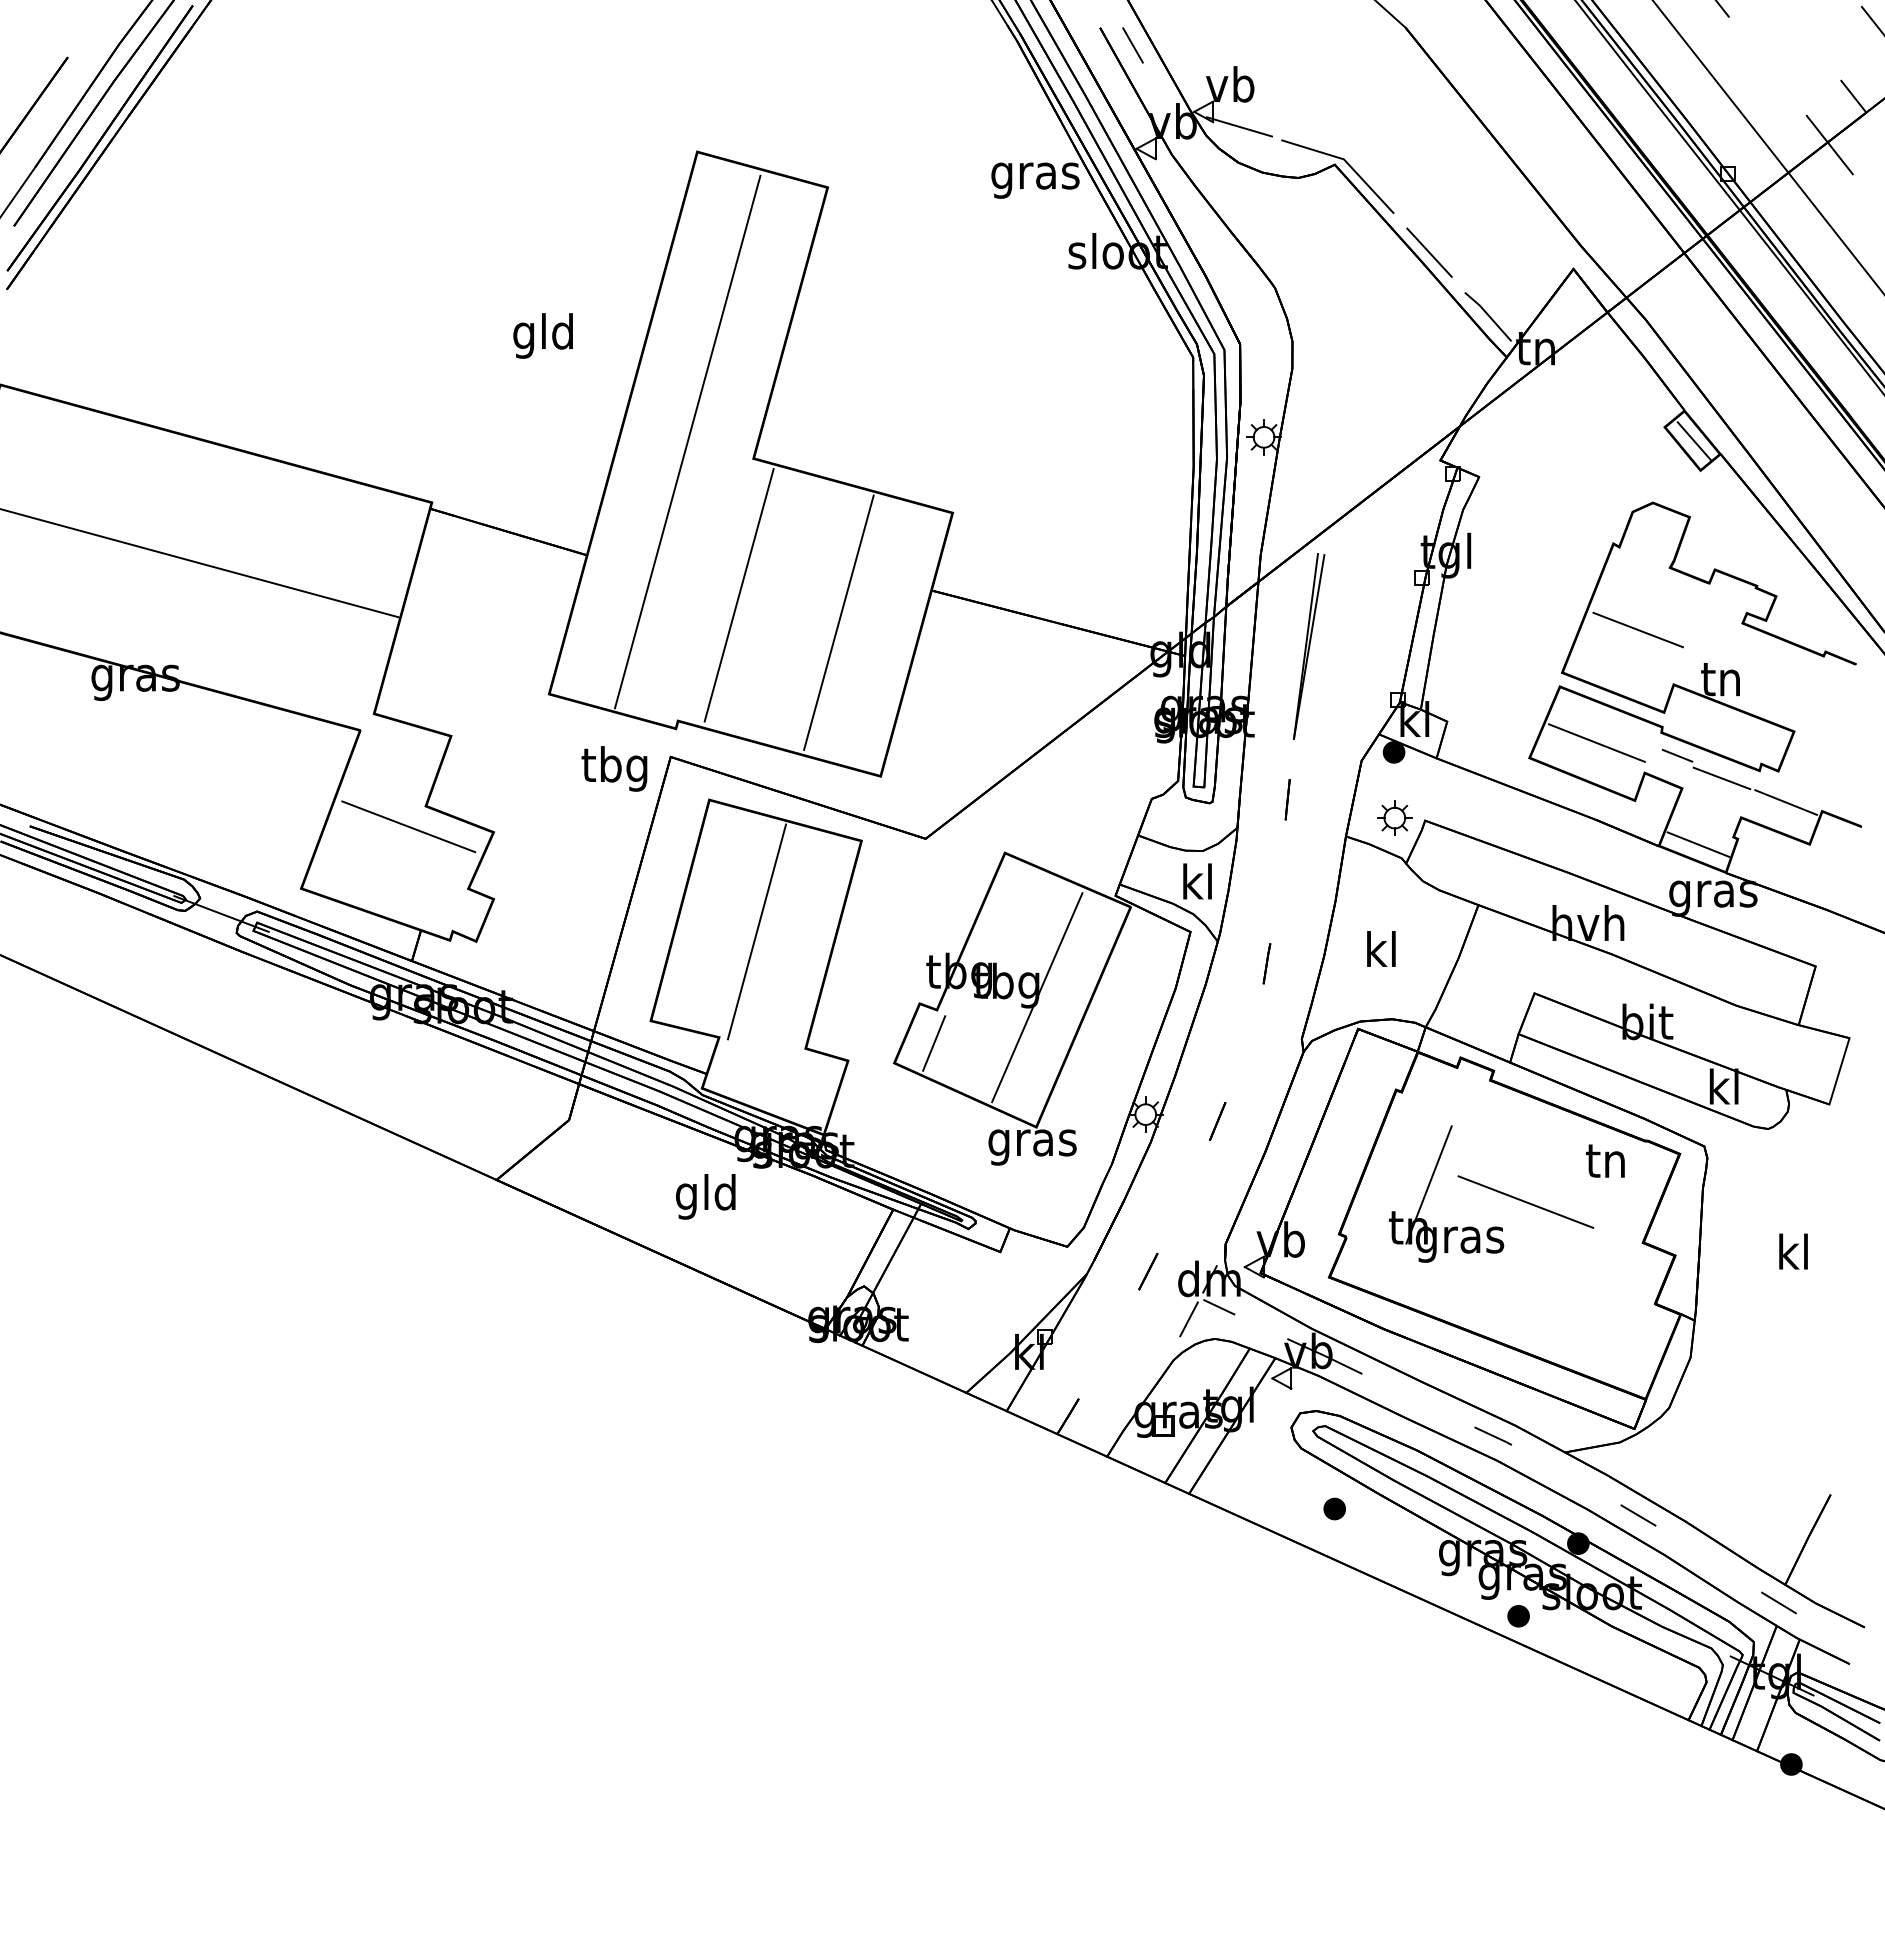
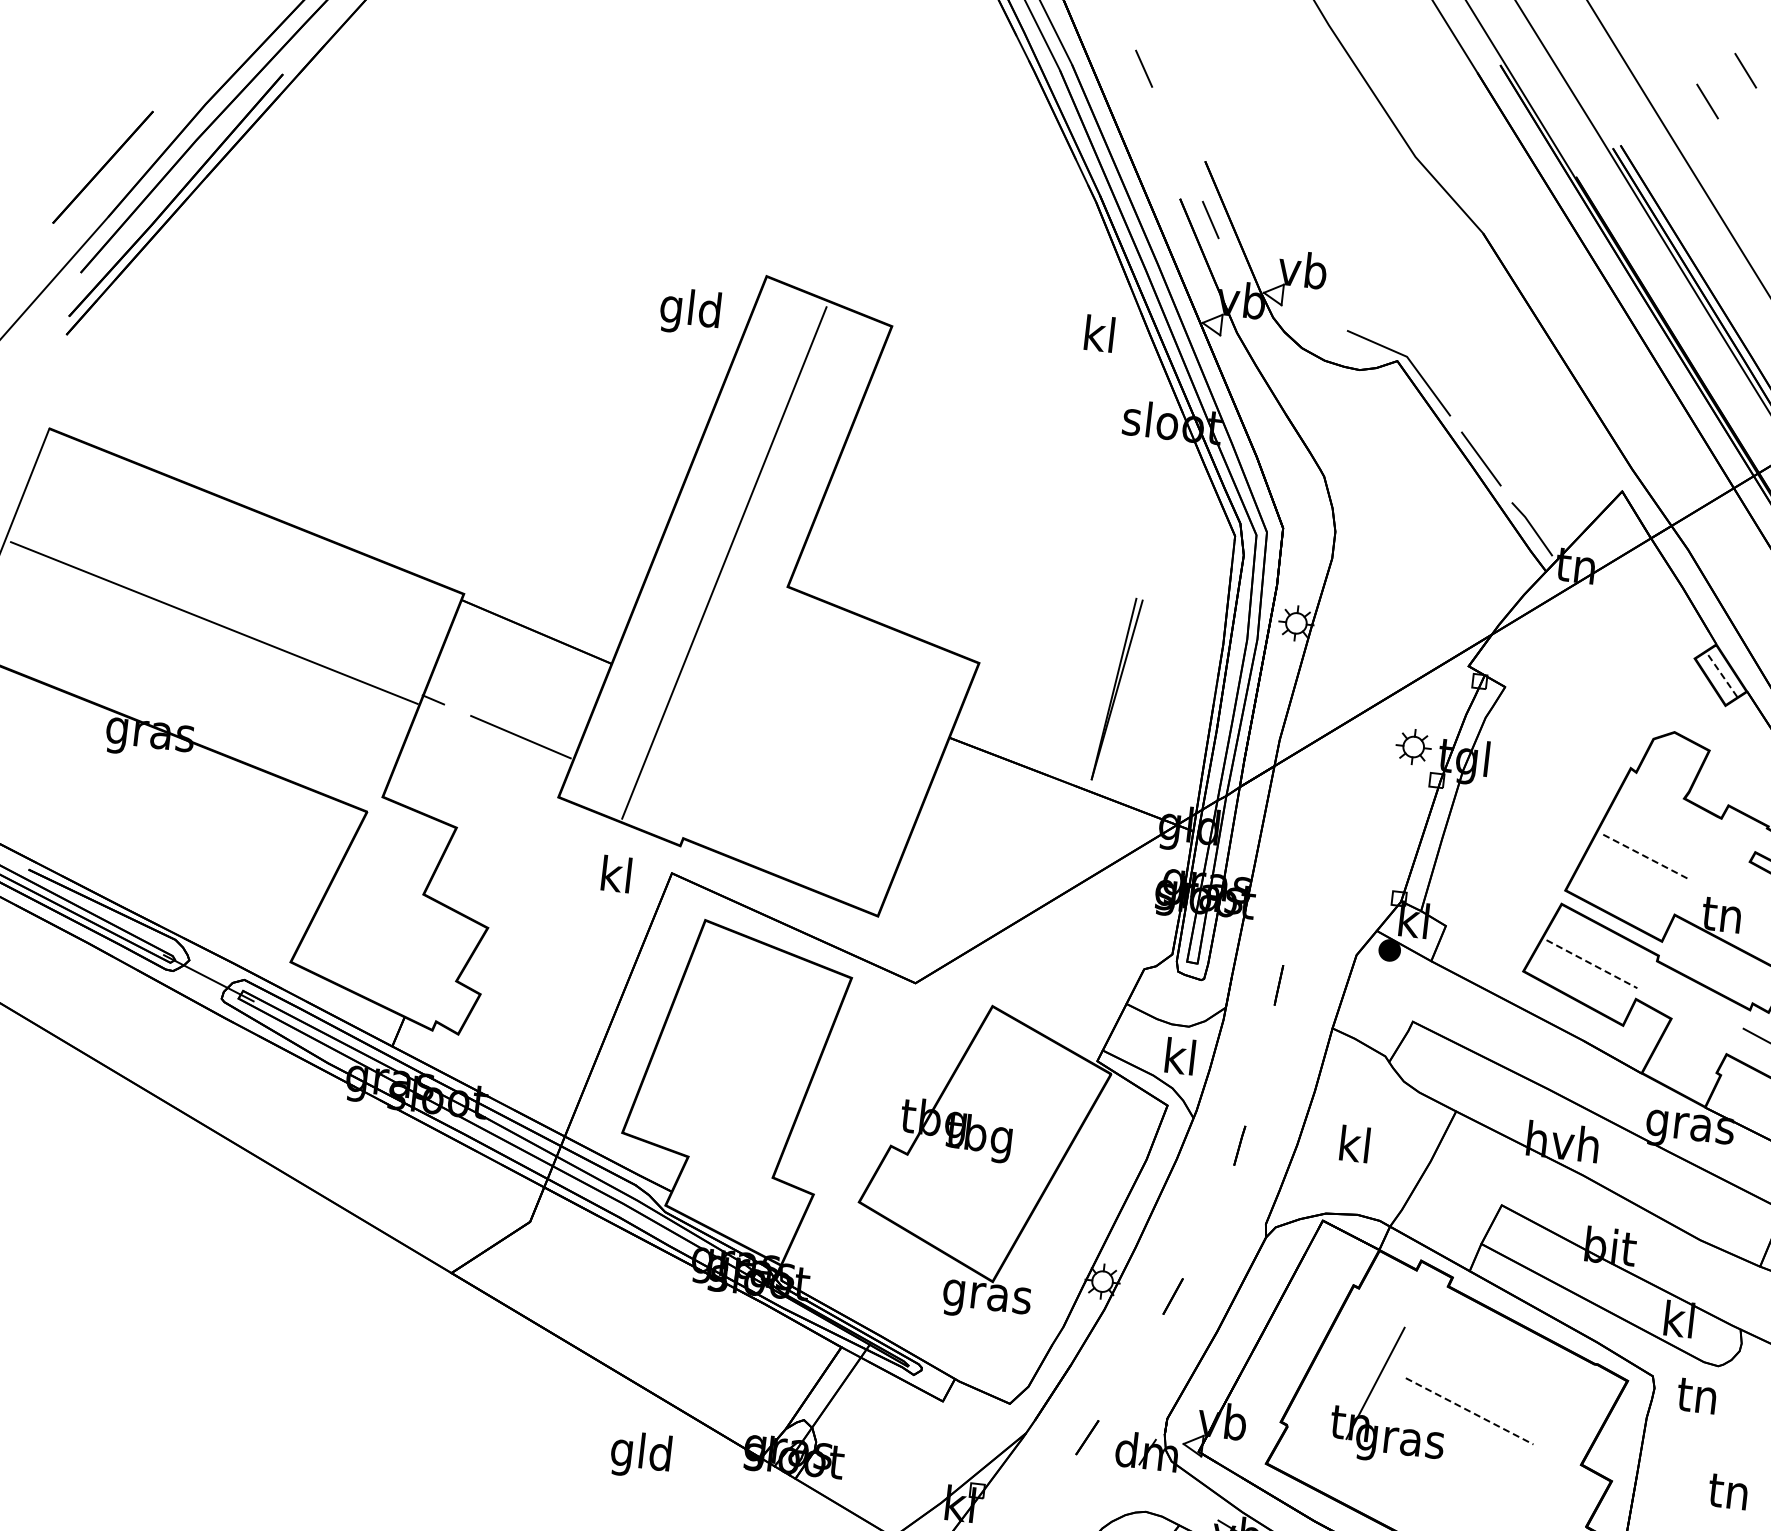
line: (1239, 126) -> (1307, 312), removed
text: (1035, 175) -> (1099, 337), gras -> kl
text: (542, 335) -> (689, 311), moved
line: (1694, 441) -> (1722, 676), solid -> dashed
line: (508, 531) -> (496, 726), moved
line: (738, 595) -> (757, 720), removed
line: (838, 622) -> (853, 758), removed
line: (1638, 630) -> (1645, 857), solid -> dashed
part: (1309, 646) -> (1117, 689), moved
line: (1597, 743) -> (1592, 964), solid -> dashed
line: (1677, 755) -> (1670, 985), removed
text: (614, 768) -> (614, 878), tbg -> kl
line: (1721, 778) -> (1711, 1013), removed
part: (1394, 817) -> (1413, 746), moved
line: (408, 826) -> (404, 912), removed
line: (1698, 844) -> (1681, 1076), removed
line: (756, 931) -> (737, 1056), removed
line: (1037, 997) -> (1008, 1153), removed
line: (934, 1043) -> (901, 1187), removed
text: (1605, 1160) -> (1697, 1395), moved
text: (705, 1196) -> (640, 1454), moved
line: (1526, 1202) -> (1470, 1411), solid -> dashed
text: (1792, 1251) -> (1728, 1490), kl -> tn
line: (1219, 1307) -> (1153, 1481), removed
line: (1188, 1319) -> (1121, 1489), removed

